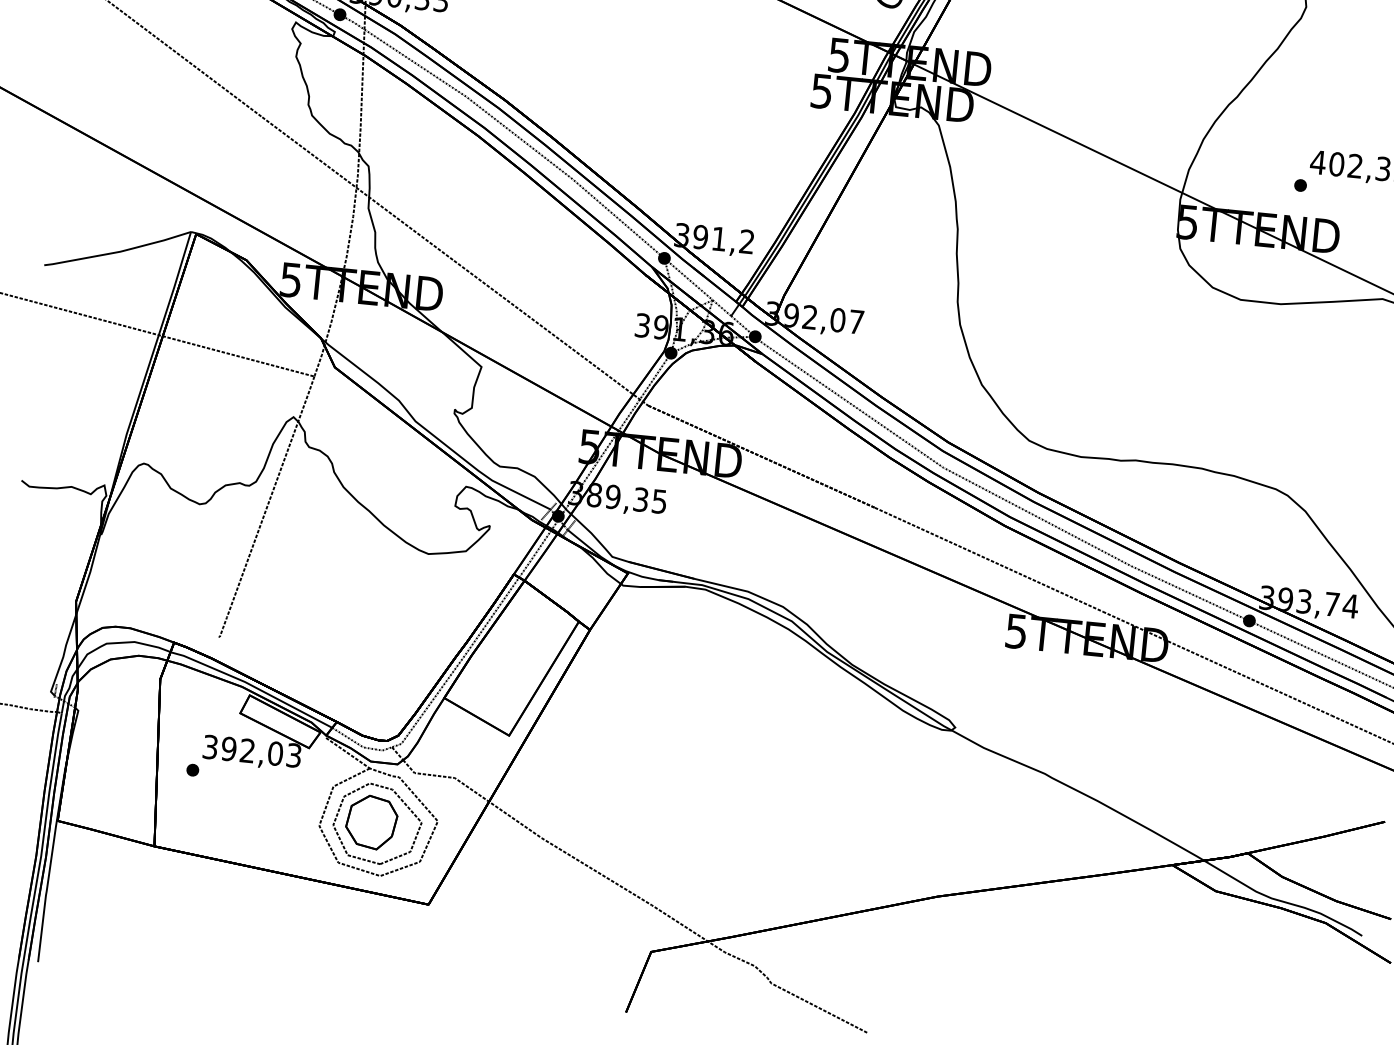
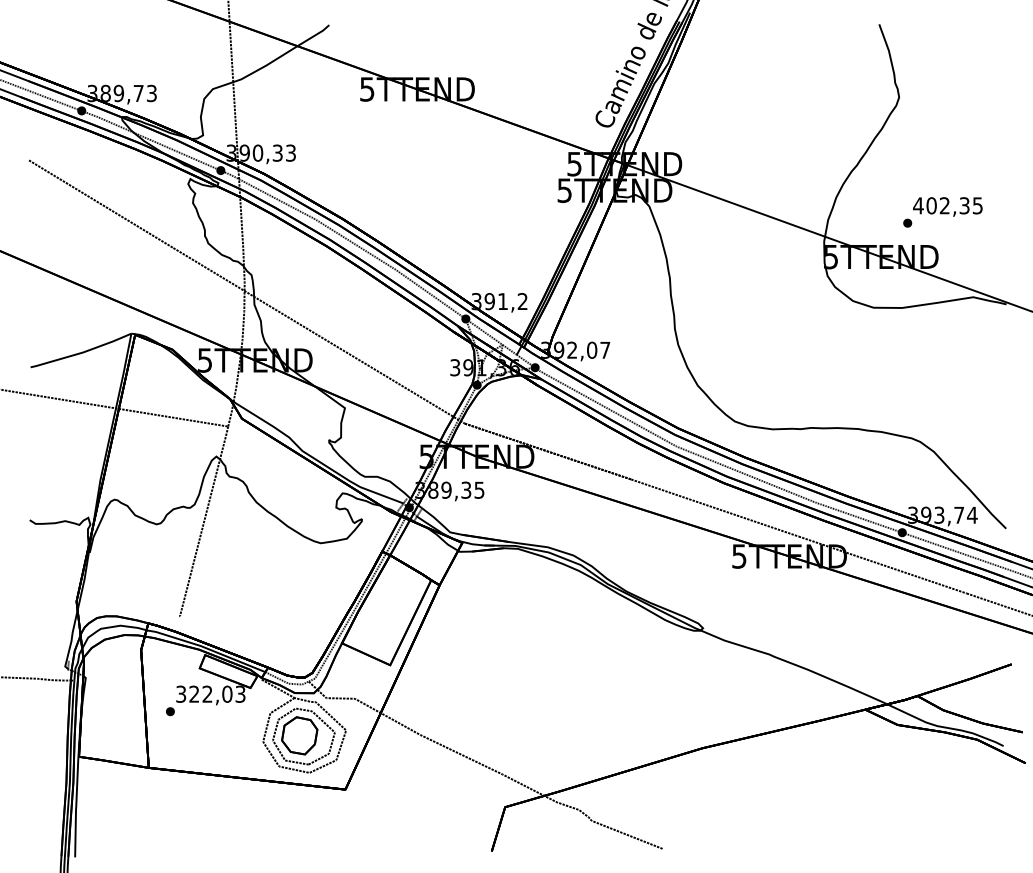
text: (229, 747) -> (194, 693), 392,03 -> 322,03

